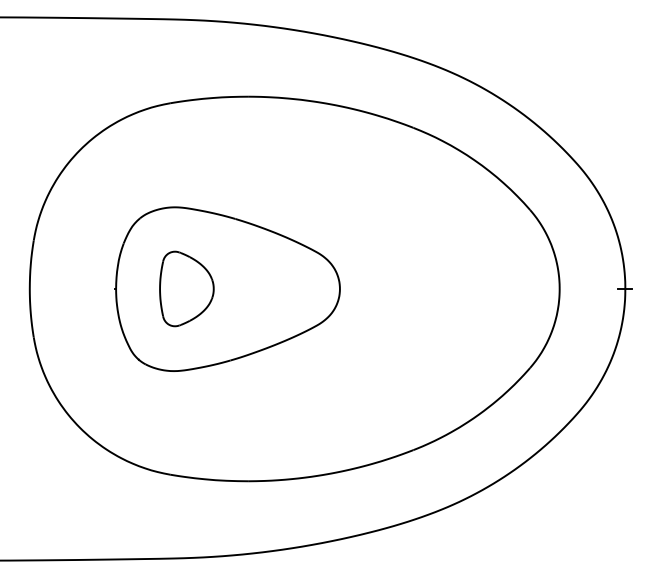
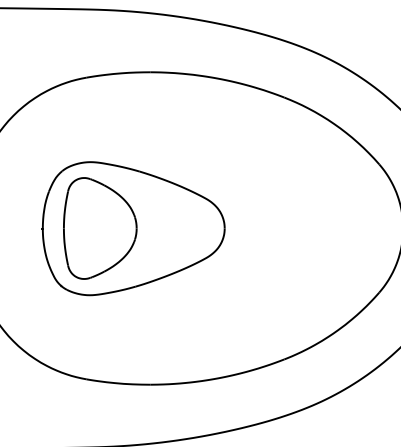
part: (186, 288) -> (100, 228), size x1.67

